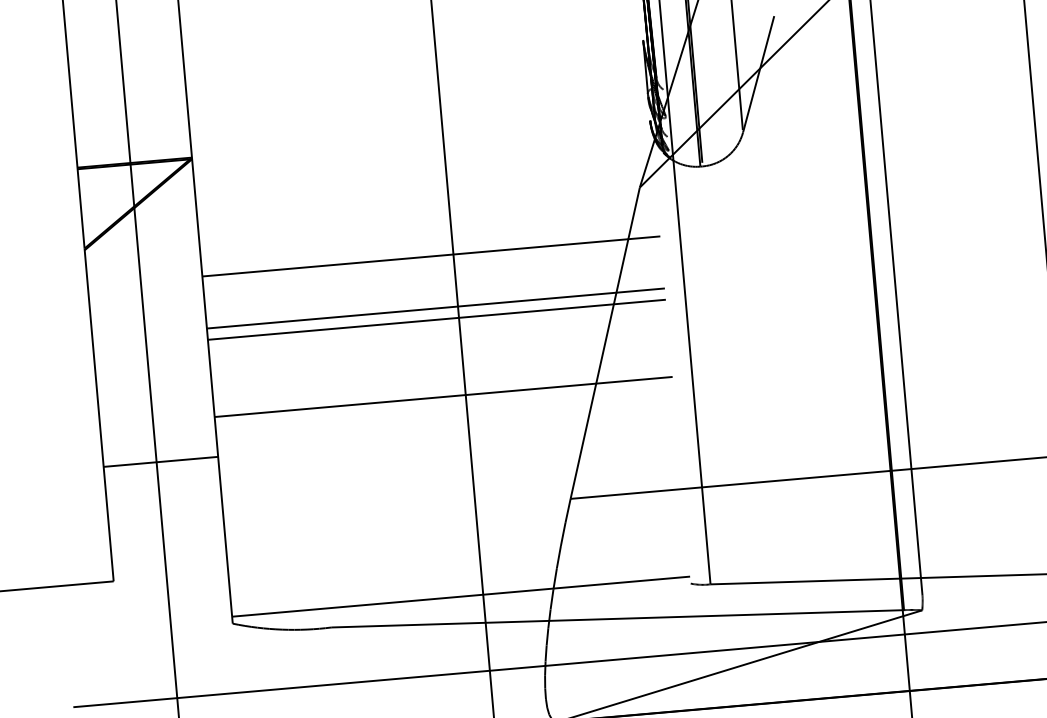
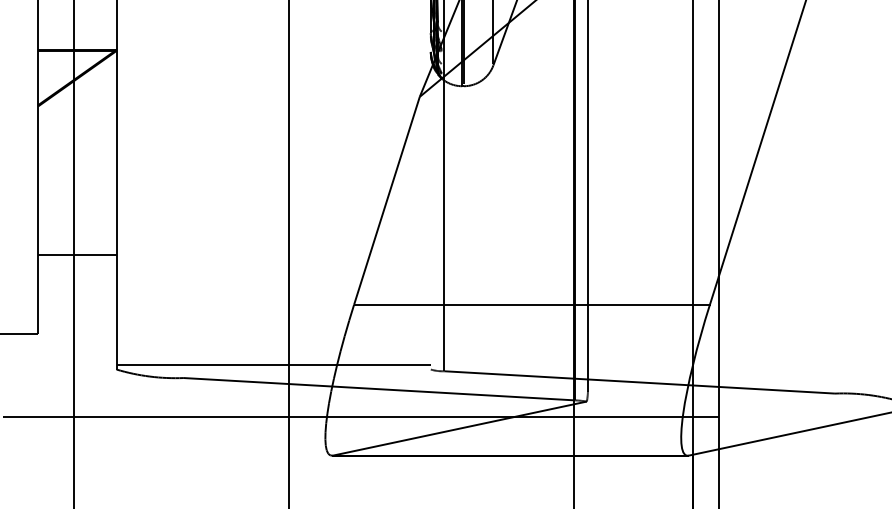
line: (431, 256) -> (273, 131), removed
line: (435, 309) -> (273, 167), removed
line: (436, 319) -> (273, 174), removed
line: (443, 396) -> (273, 227), removed

